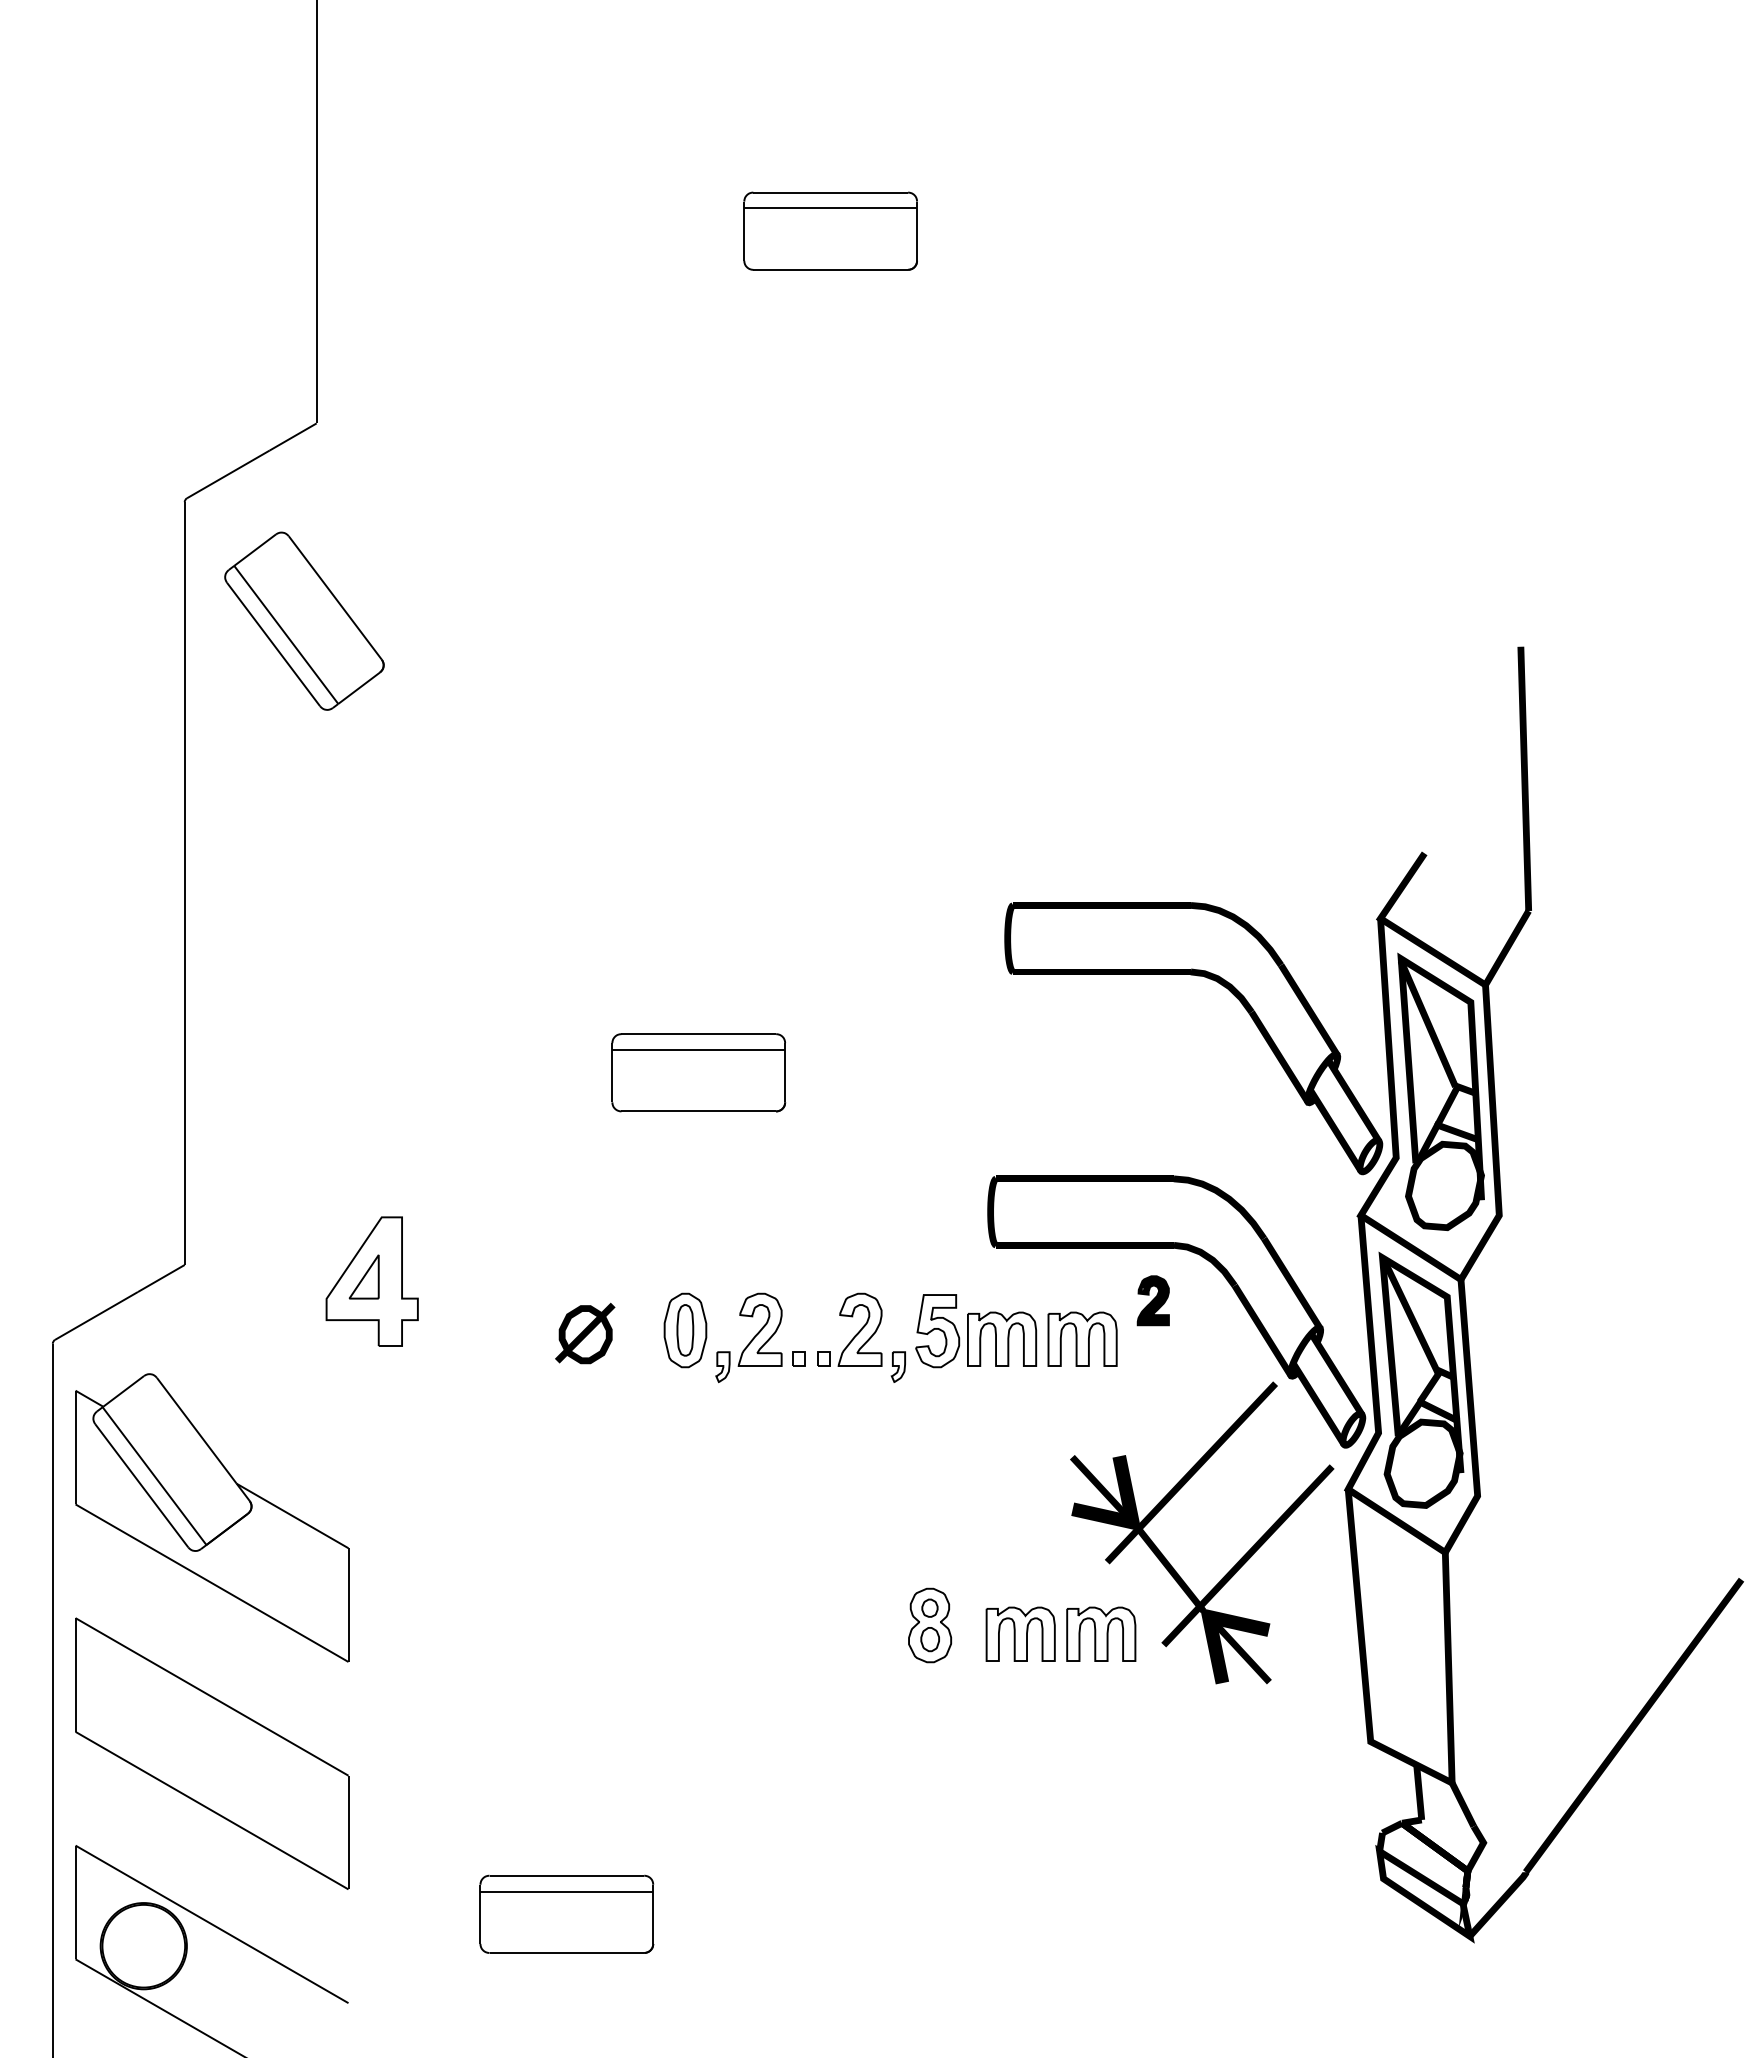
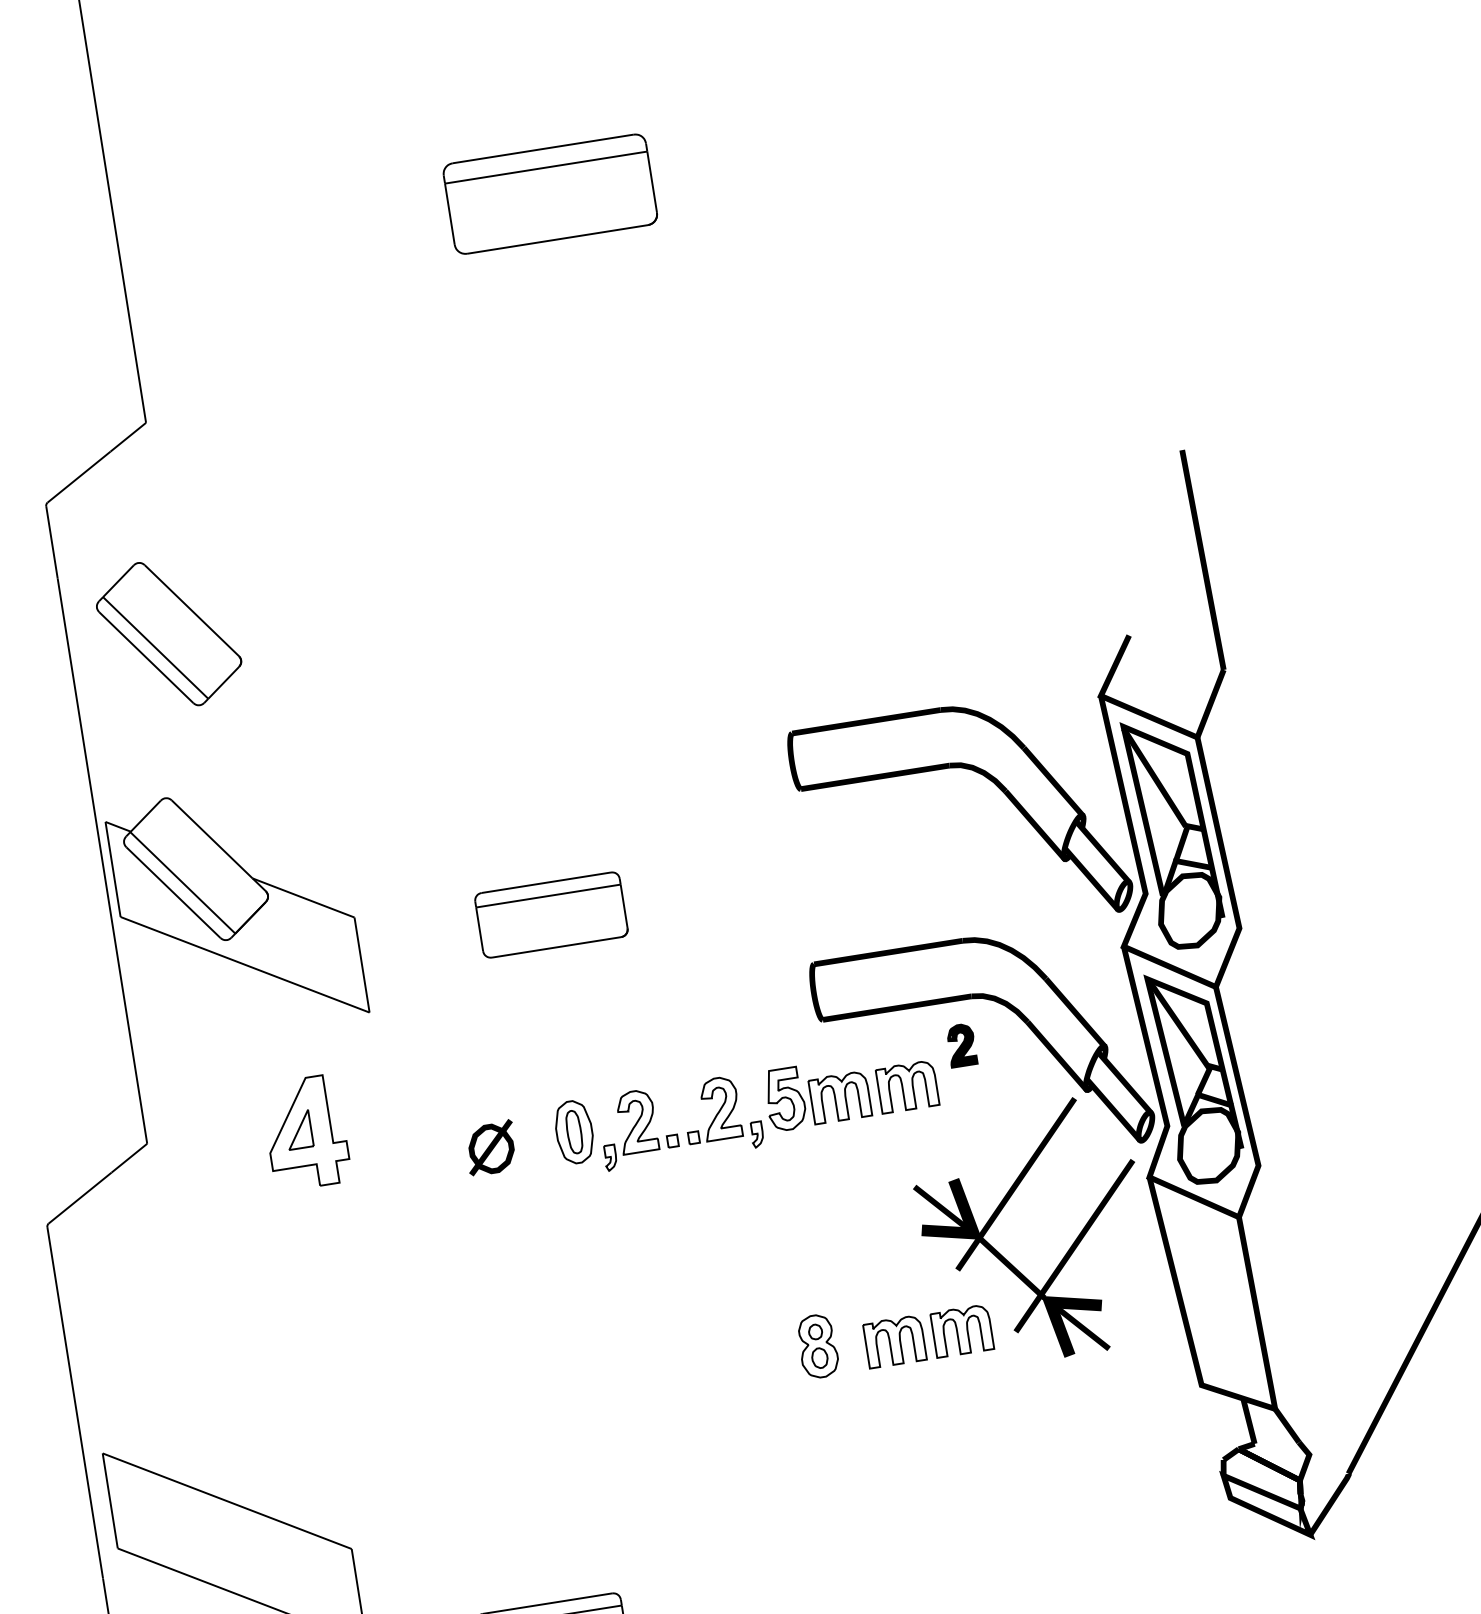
part: (830, 230) -> (550, 193), size x1.4
part: (304, 620) -> (169, 633), moved
part: (212, 1517) -> (236, 909), moved

